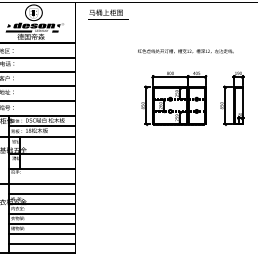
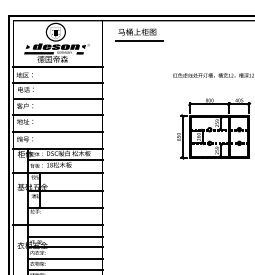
line: (107, 20) -> (138, 40), added

